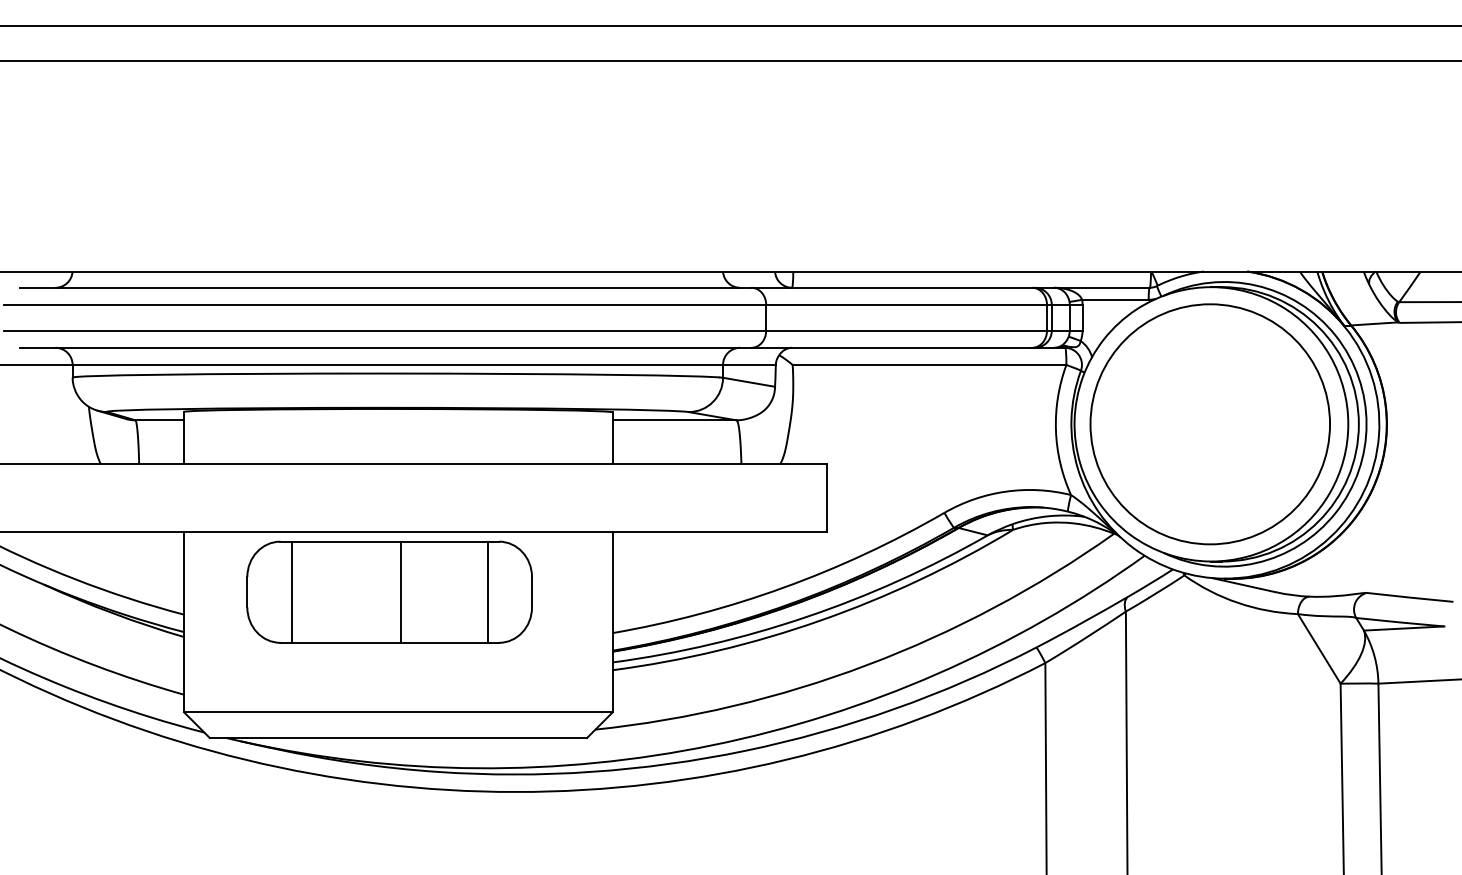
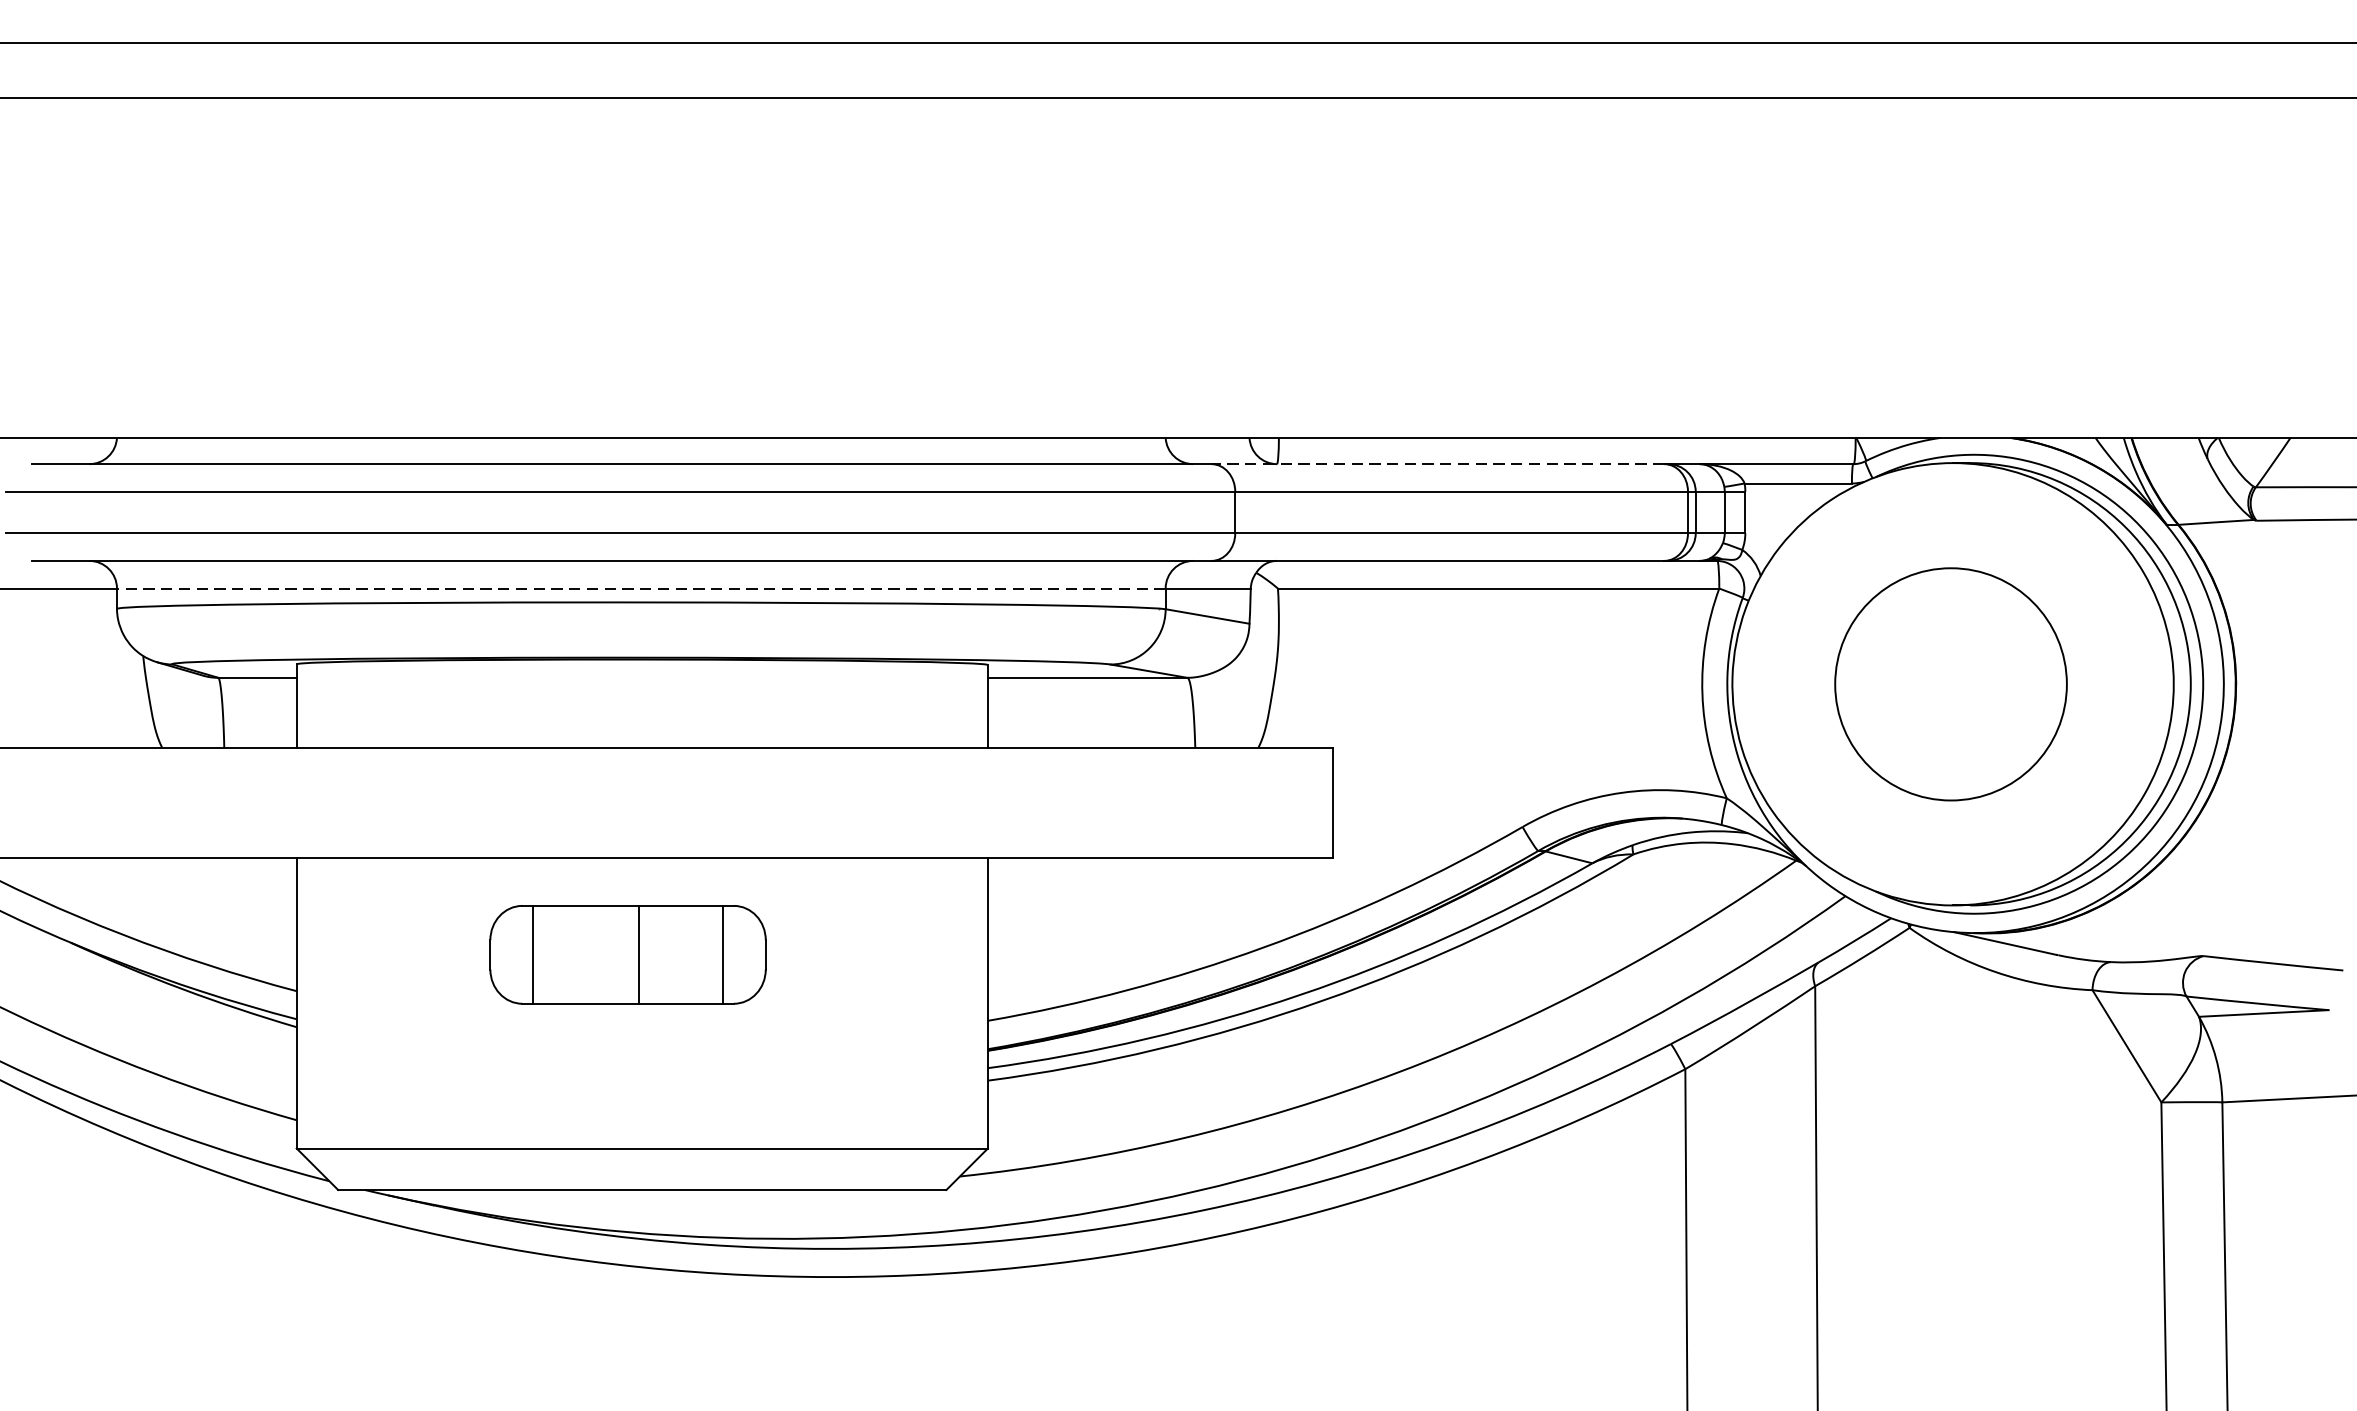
line: (891, 287) -> (1437, 463), solid -> dashed
line: (397, 364) -> (640, 587), solid -> dashed
part: (1209, 424) -> (1949, 684), size x0.6
part: (389, 591) -> (627, 953), size x0.6

